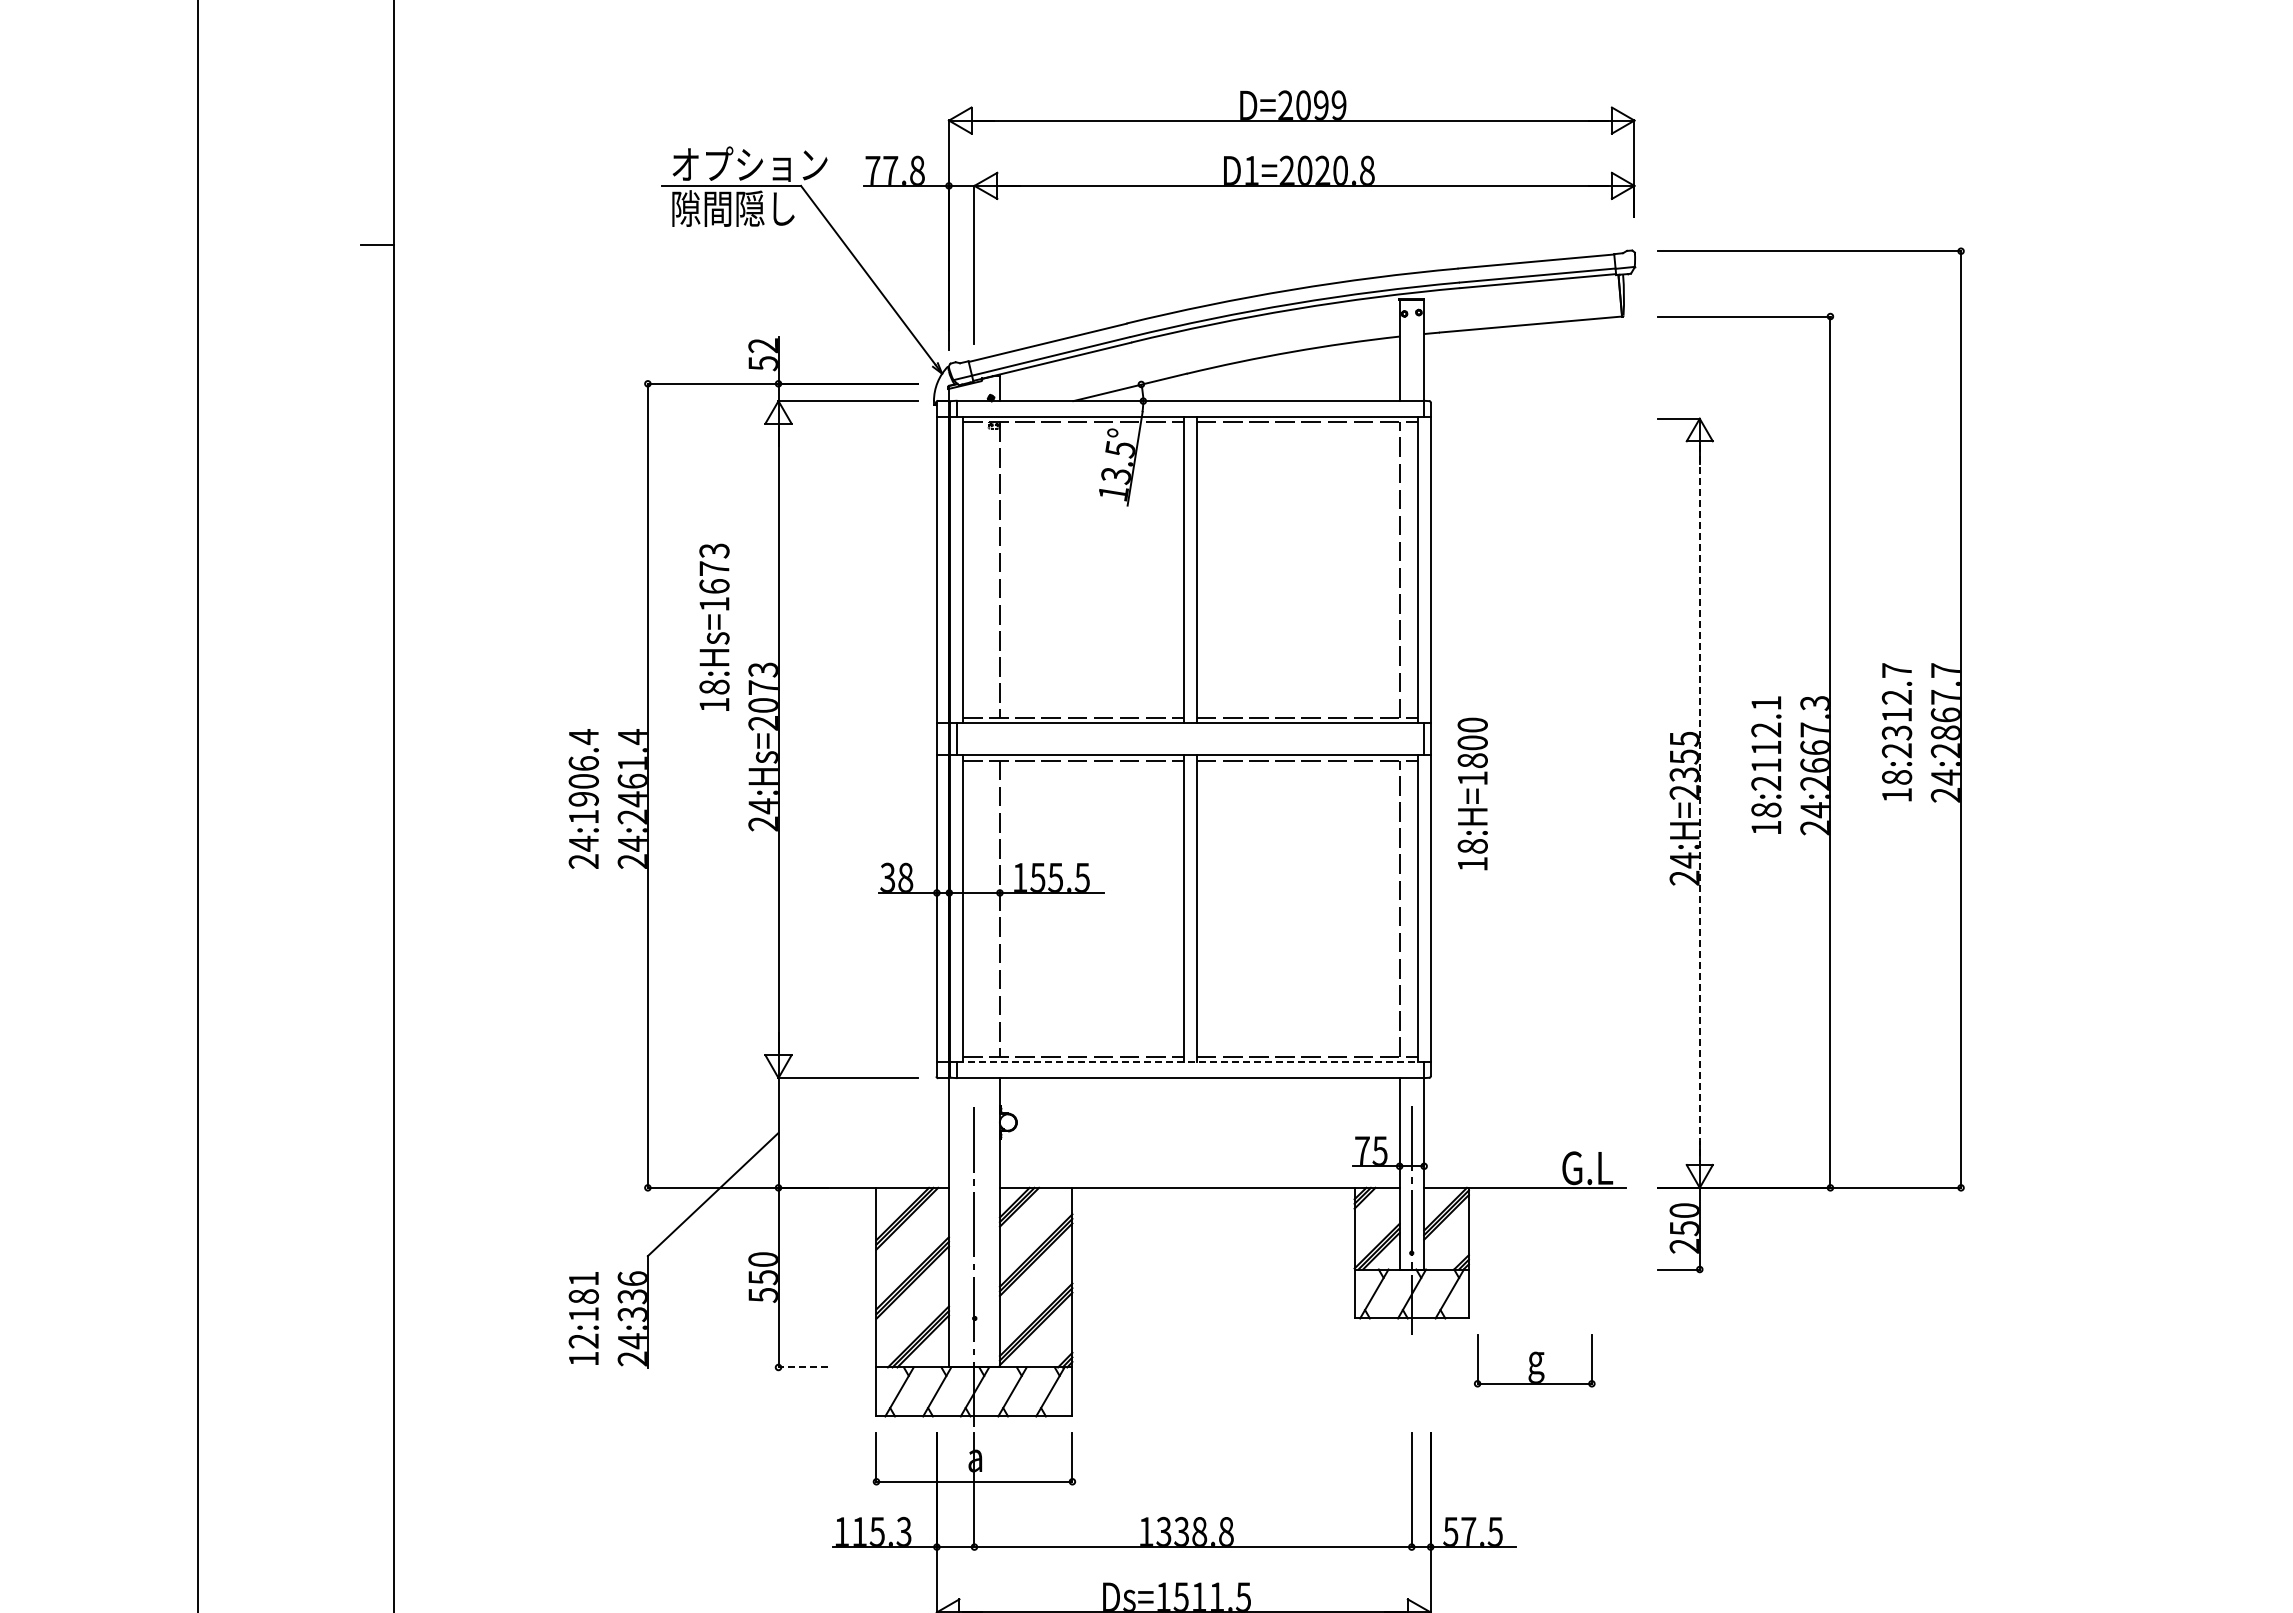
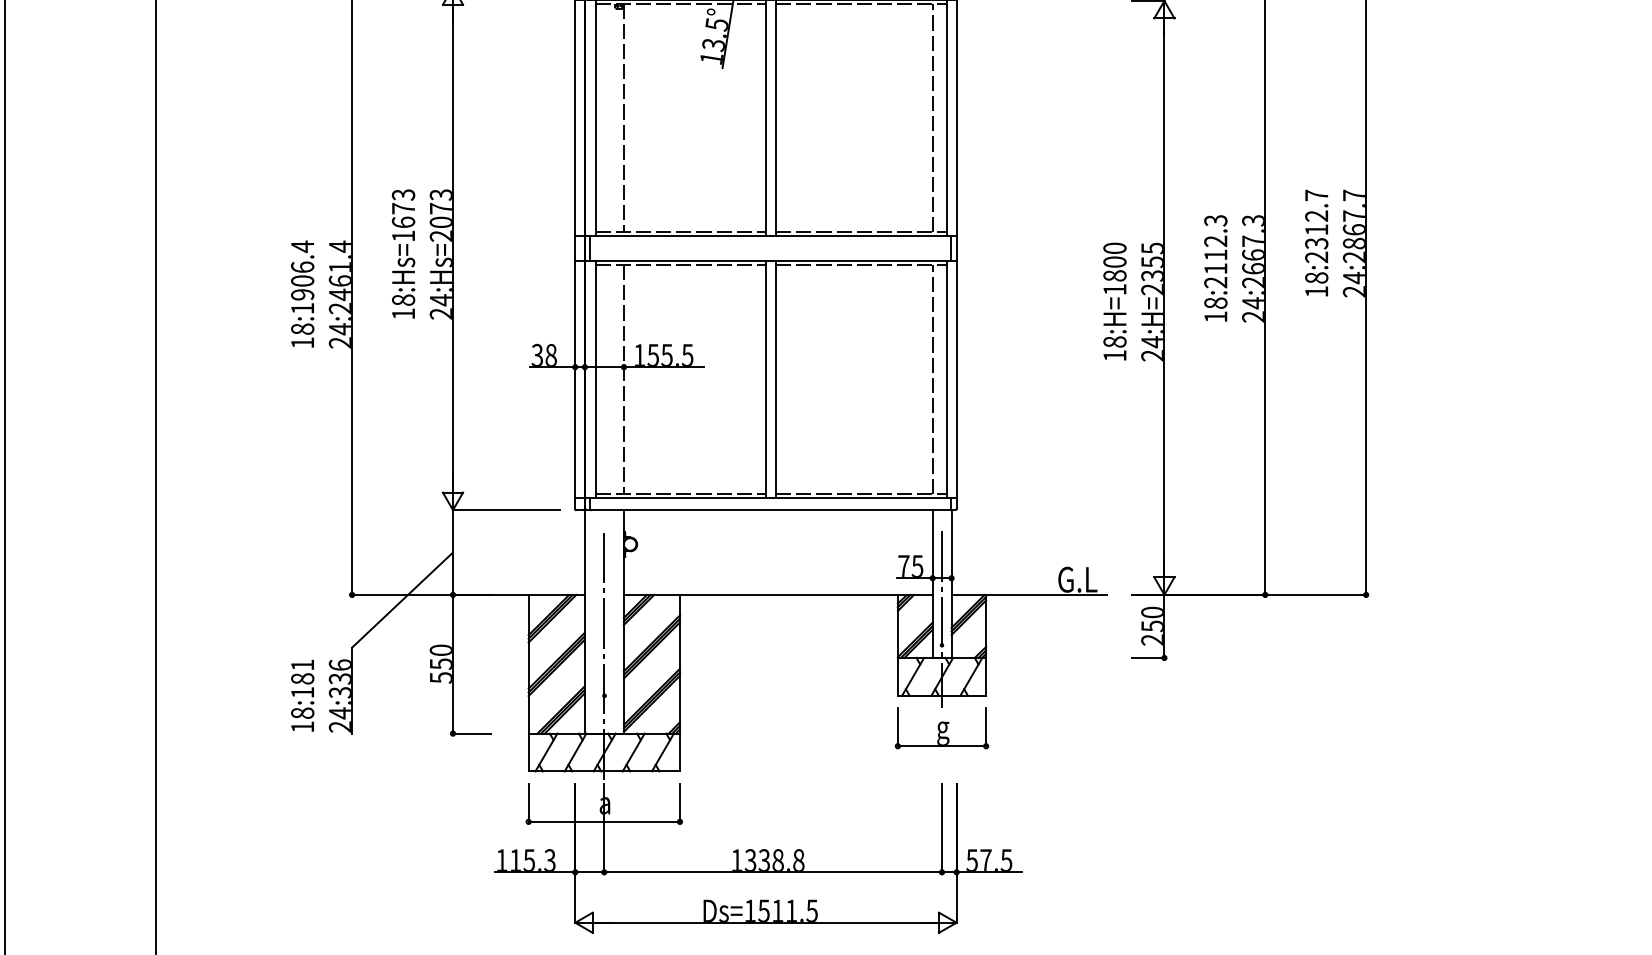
text: (714, 626) -> (403, 253), moved
text: (1766, 703) -> (1215, 220), 18:2112.1 -> 18:2112.3
text: (1472, 793) -> (1114, 301), moved
line: (1699, 803) -> (1164, 298), dashed -> solid
text: (583, 851) -> (302, 335), 24:1906.4 -> 18:1906.4
line: (1190, 1062) -> (771, 498), dashed -> solid
text: (583, 1340) -> (302, 712), 12:181 -> 18:181
part: (1534, 1360) -> (941, 728), moved
line: (802, 1367) -> (471, 733), dashed -> solid

